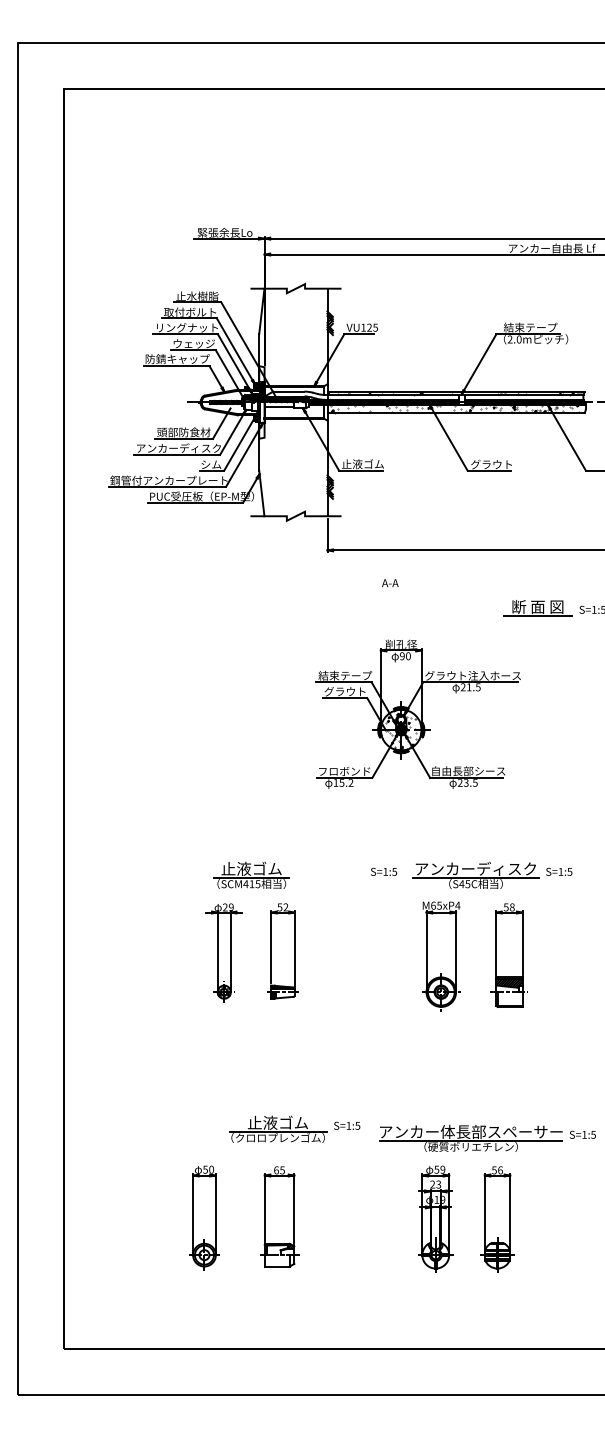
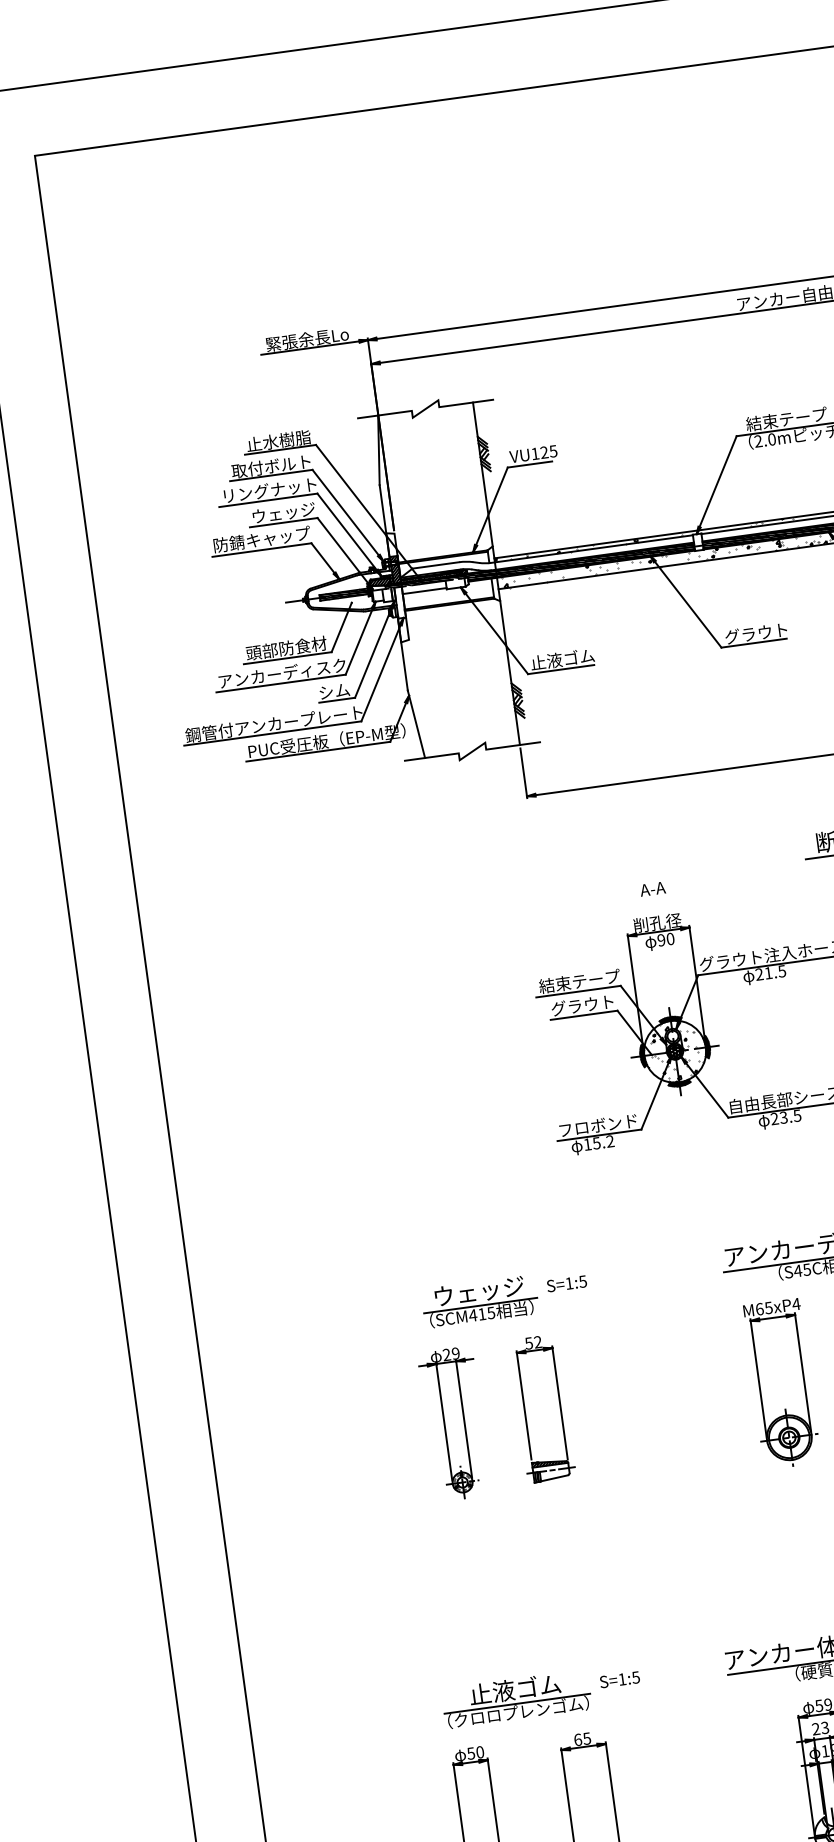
text: (390, 582) -> (653, 888), moved
text: (251, 868) -> (478, 1290), 止液ゴム -> ウェッジ
text: (384, 871) -> (567, 1283), moved
part: (294, 1128) -> (541, 1694), moved

